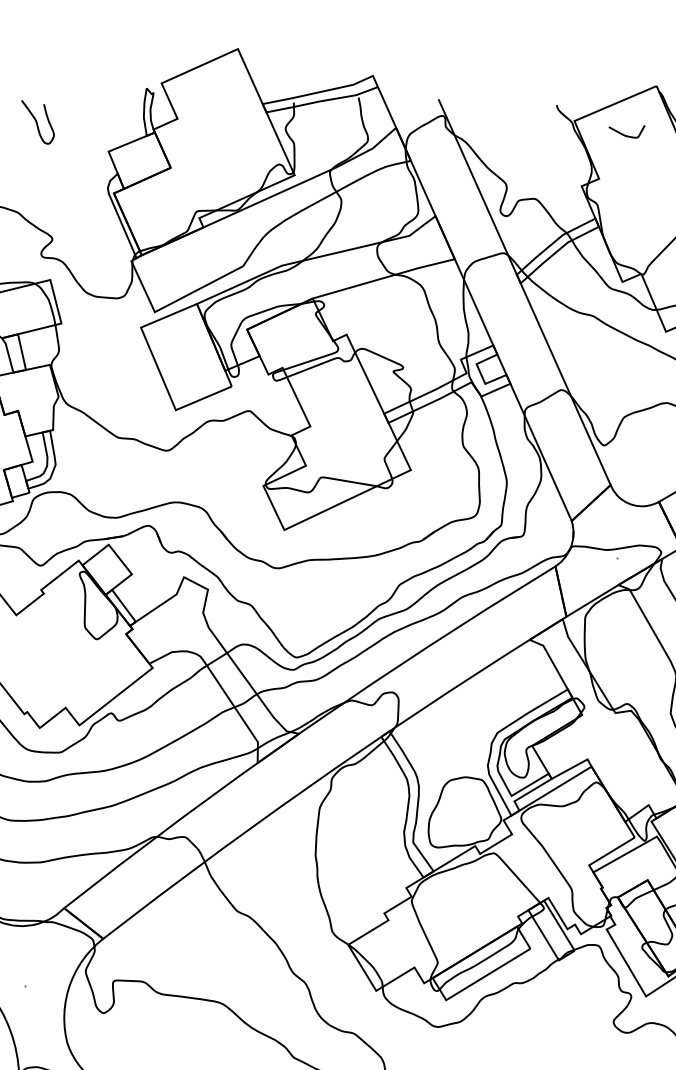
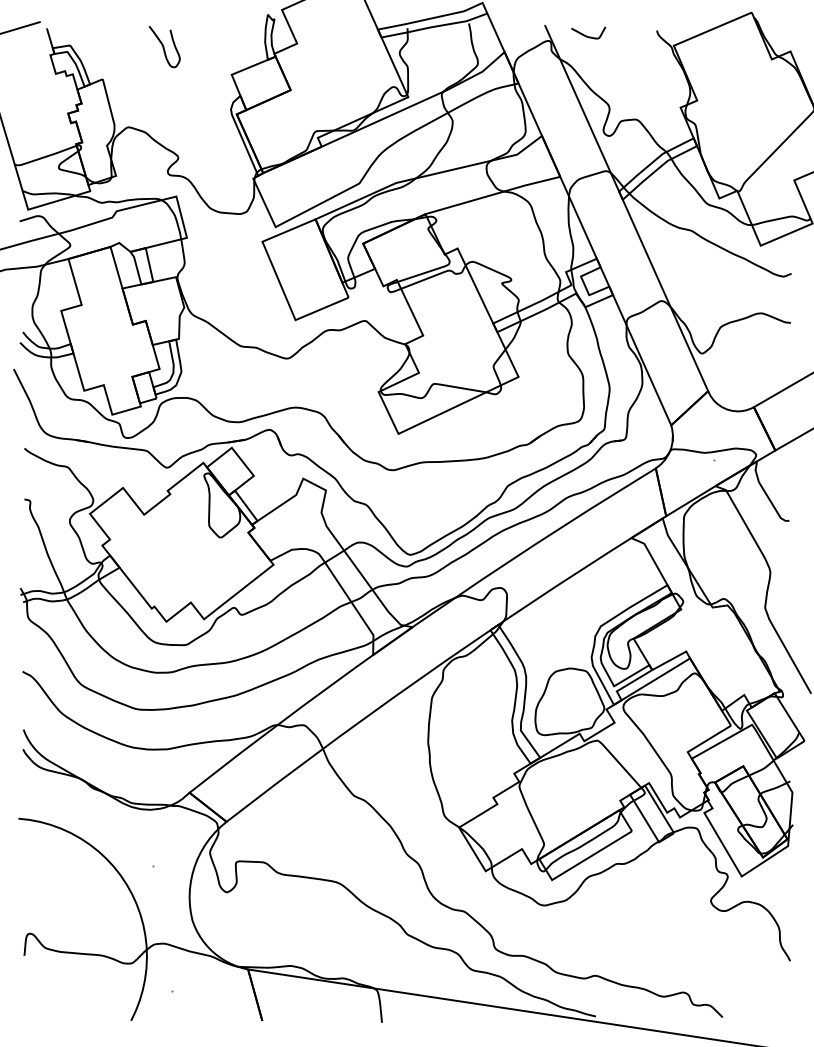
curve: (625, 134) -> (587, 35), moved

